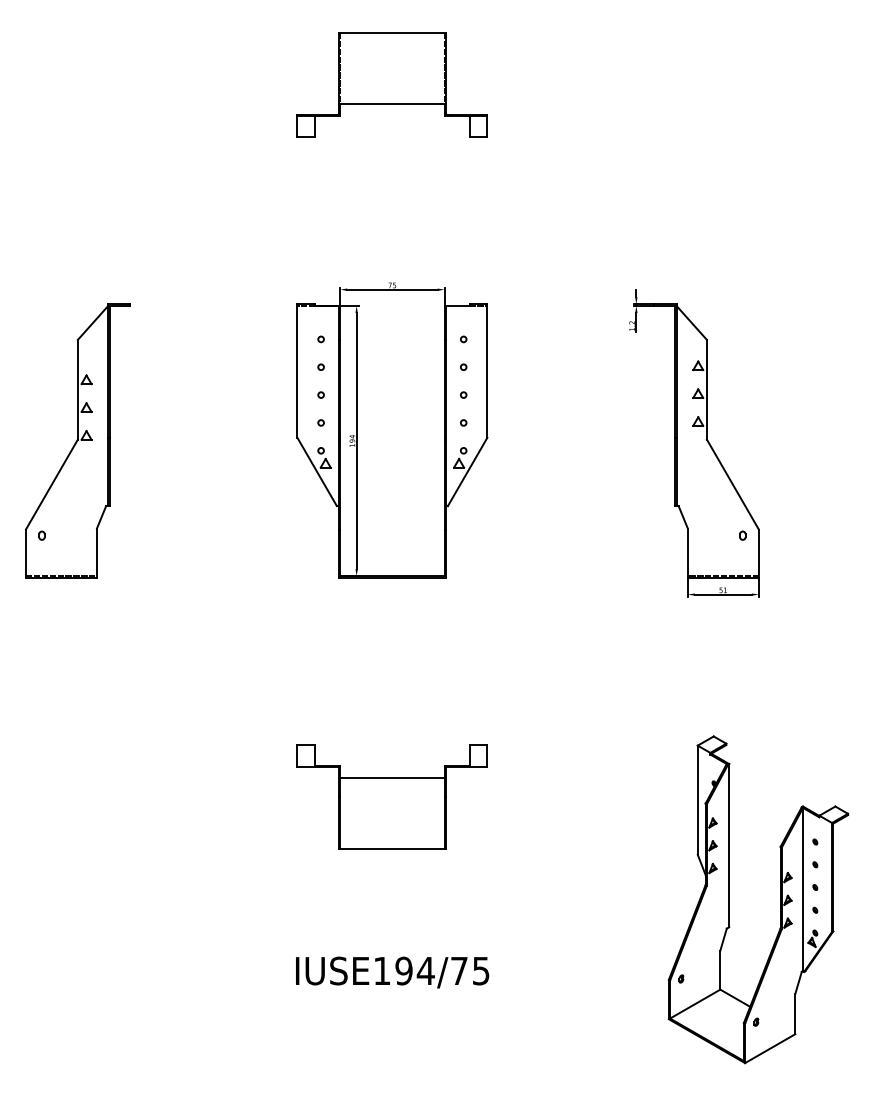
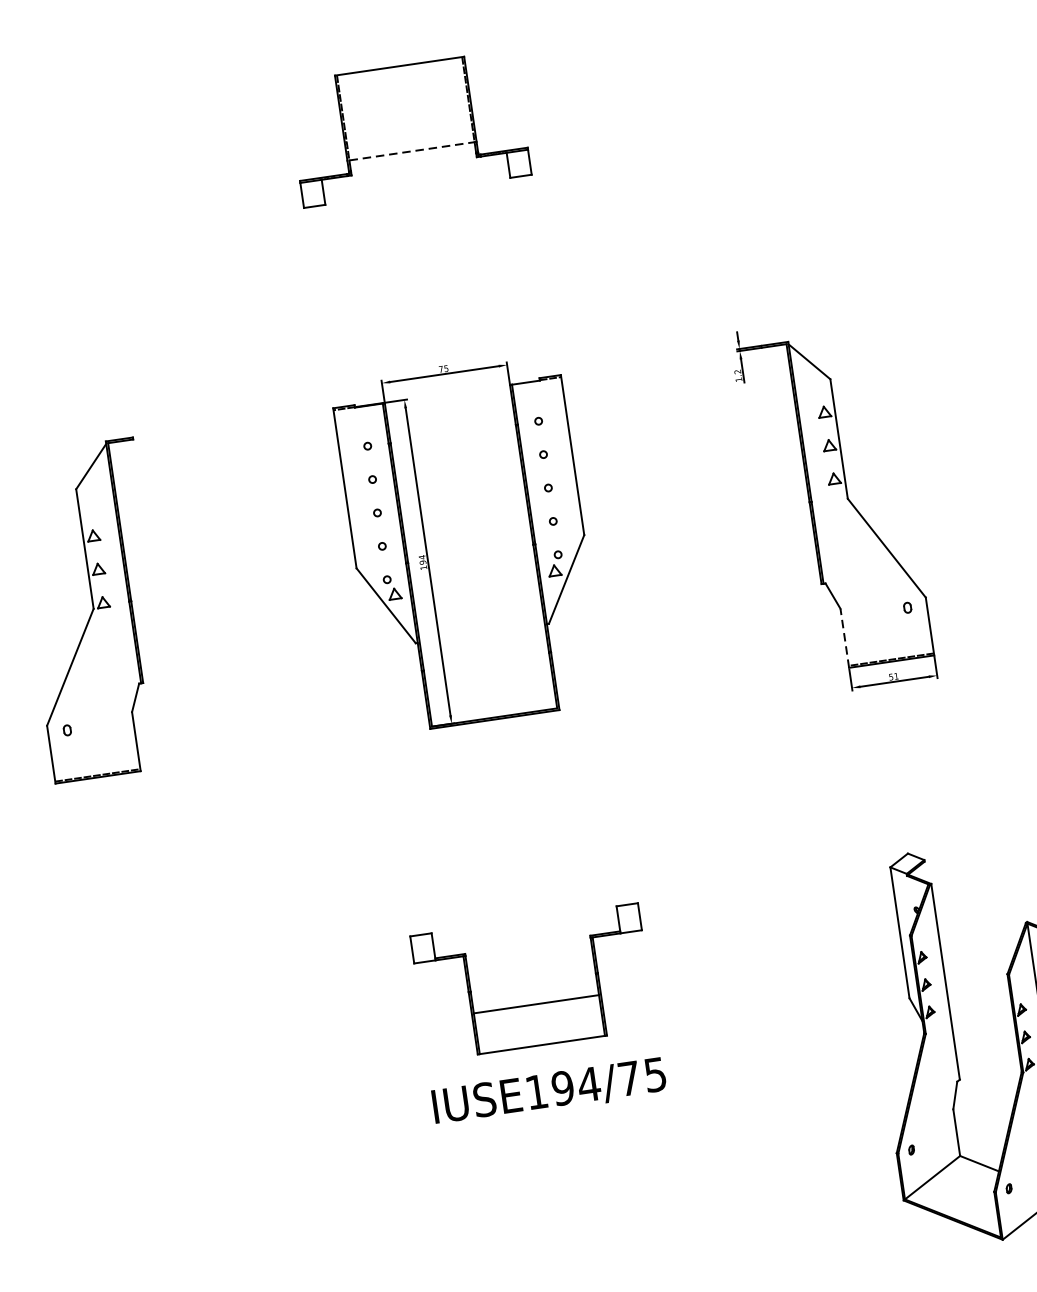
line: (392, 103) -> (412, 150), solid -> dashed
line: (687, 553) -> (844, 638), solid -> dashed
line: (392, 778) -> (536, 1004), moved
text: (392, 972) -> (549, 1092), moved

